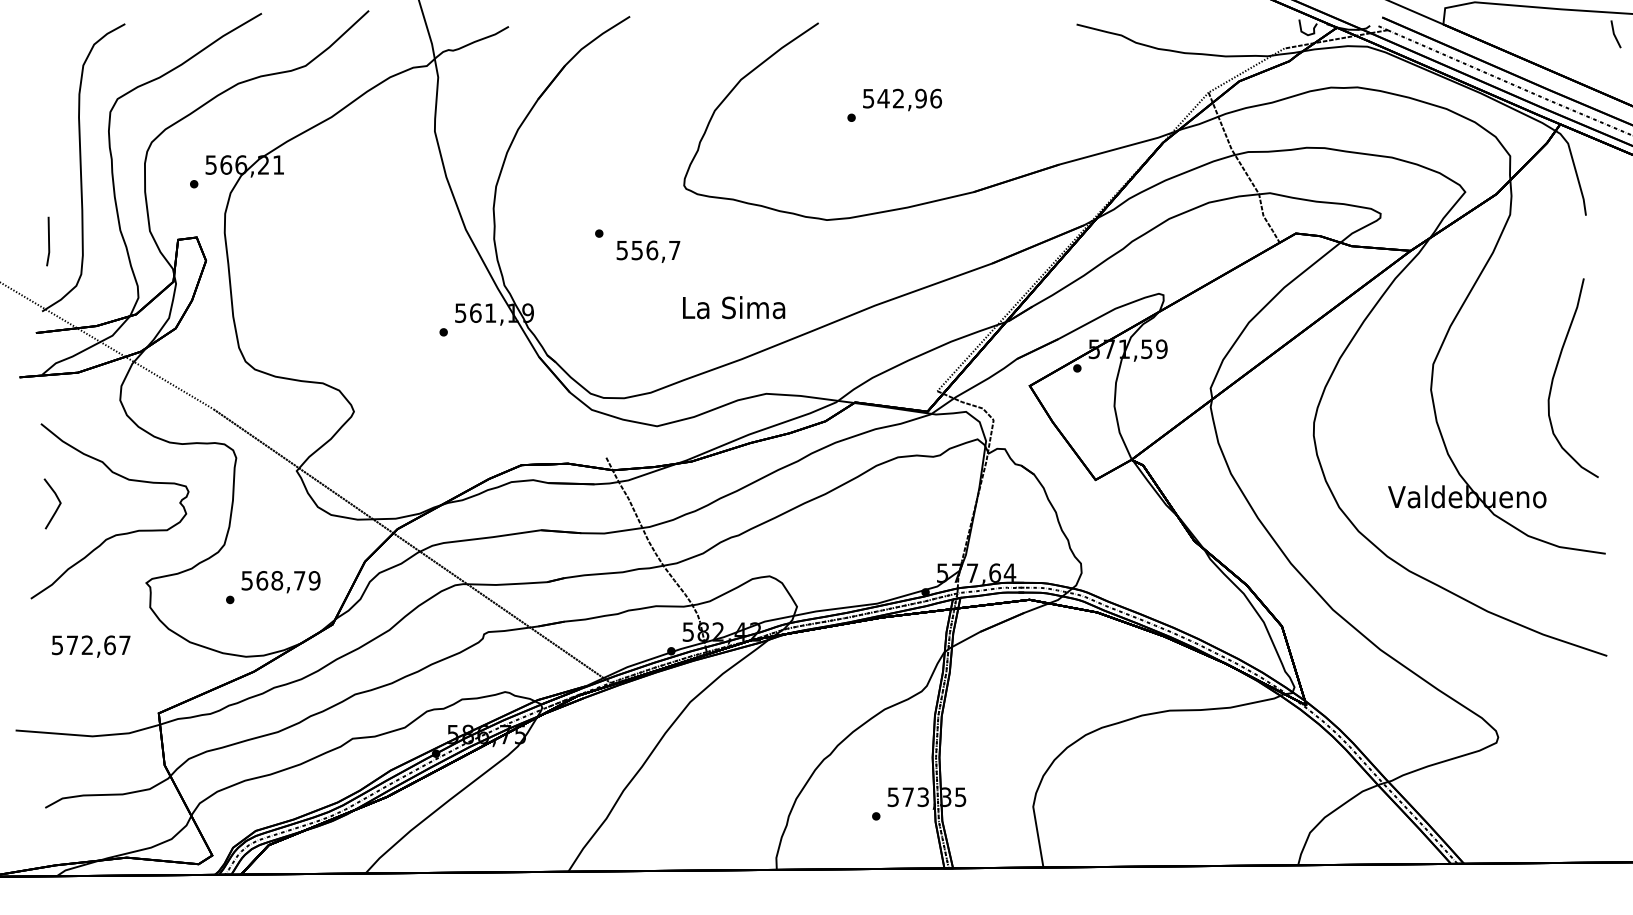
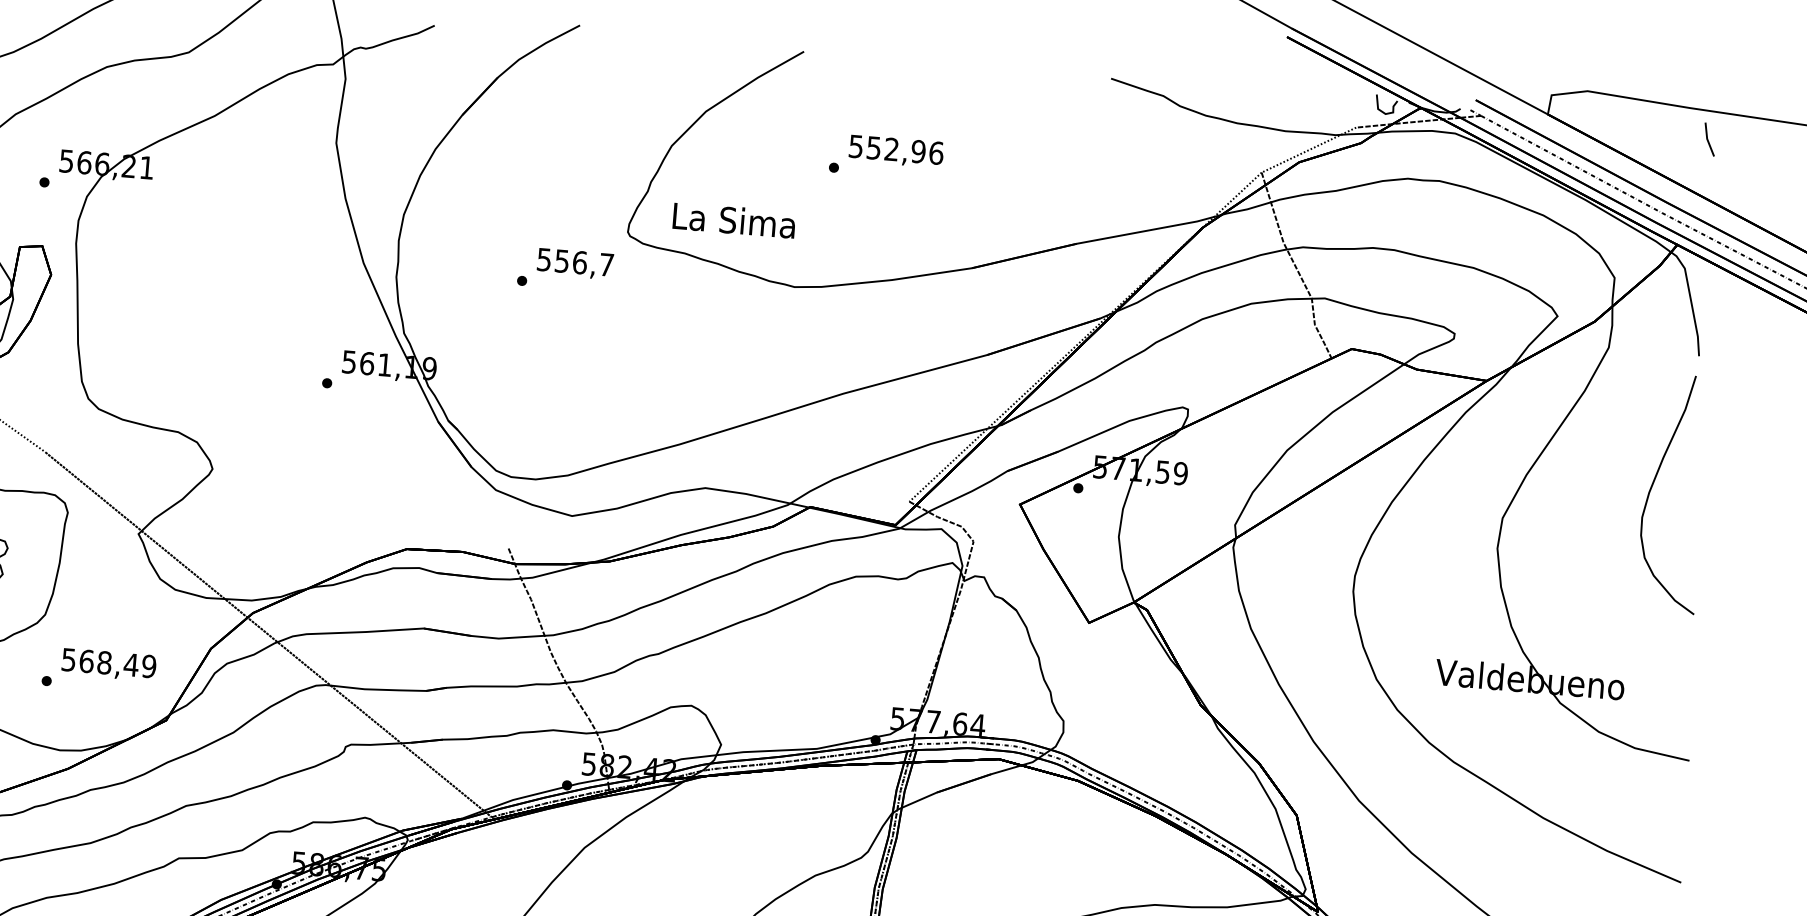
line: (1615, 34) -> (1709, 139), moved
text: (883, 98) -> (873, 147), 542,96 -> 552,96
text: (648, 251) -> (575, 263), moved
text: (734, 307) -> (734, 220), moved
curve: (1556, 371) -> (1654, 484), moved
text: (299, 580) -> (131, 664), 568,79 -> 568,49

